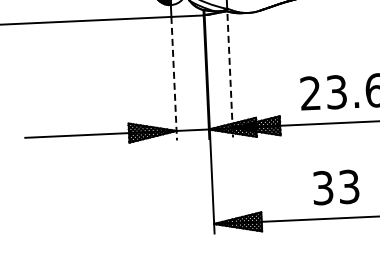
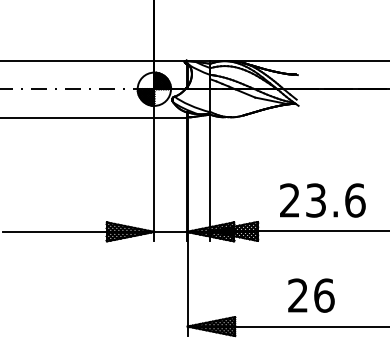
line: (230, 76) -> (210, 179), dashed -> solid
line: (174, 78) -> (154, 179), dashed -> solid
text: (336, 187) -> (311, 295), 33 -> 26

